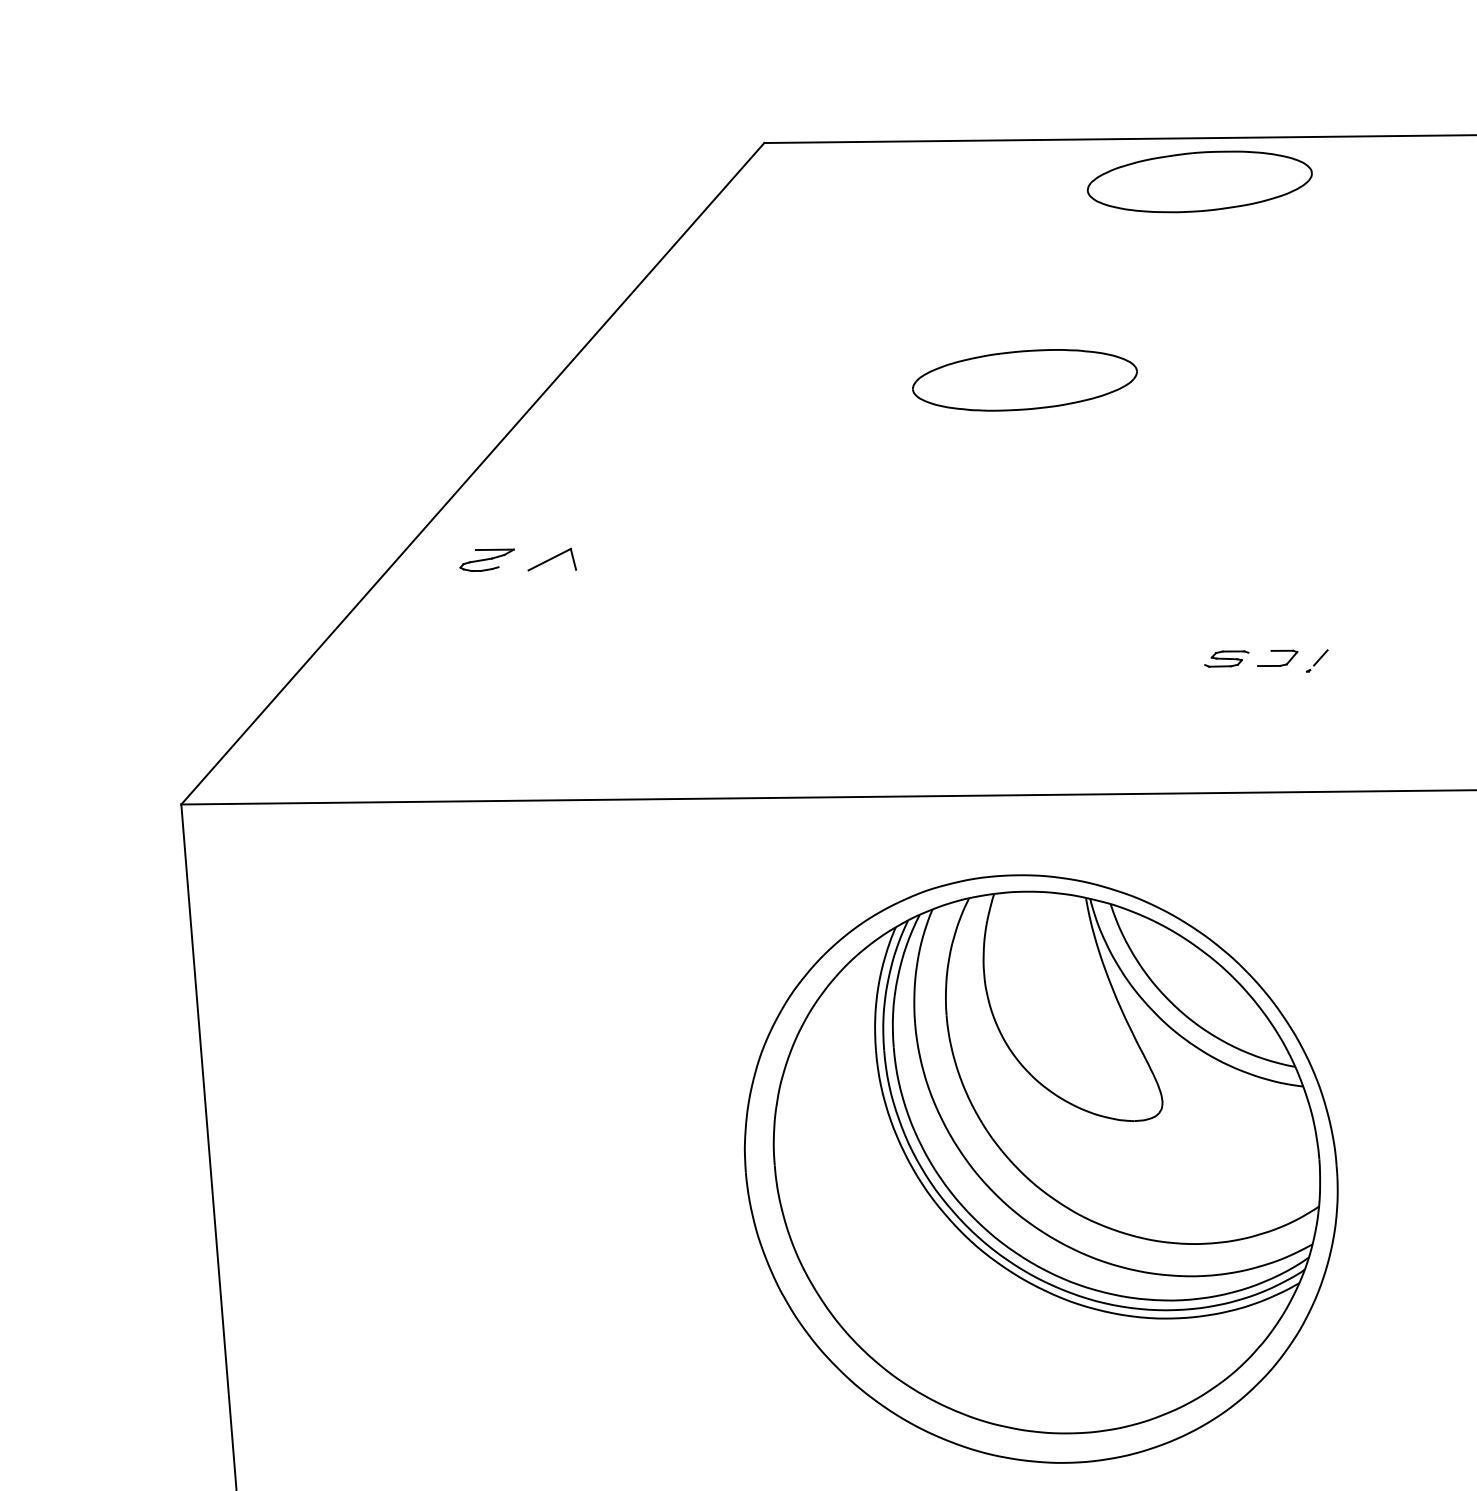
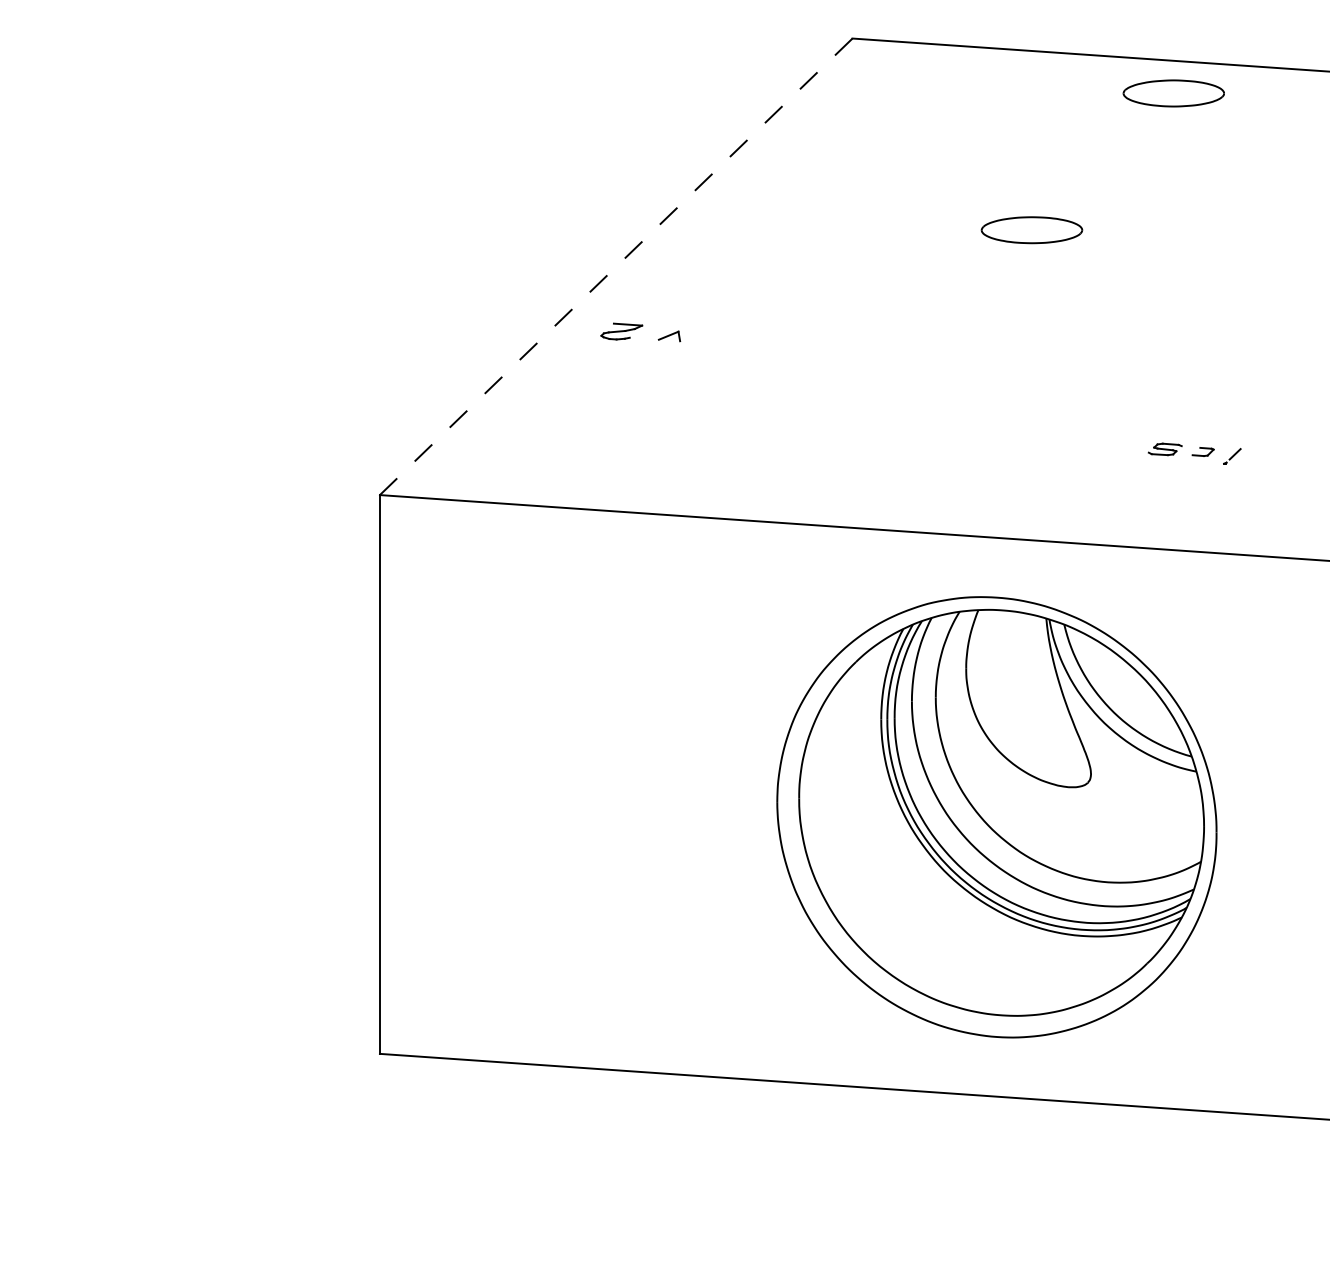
part: (1199, 181) -> (1173, 93), size x0.6
part: (1024, 379) -> (1031, 229), size x0.6
line: (473, 473) -> (616, 266), solid -> dashed
part: (551, 561) -> (669, 336), size x0.6
part: (1278, 657) -> (1203, 451), size x0.7

